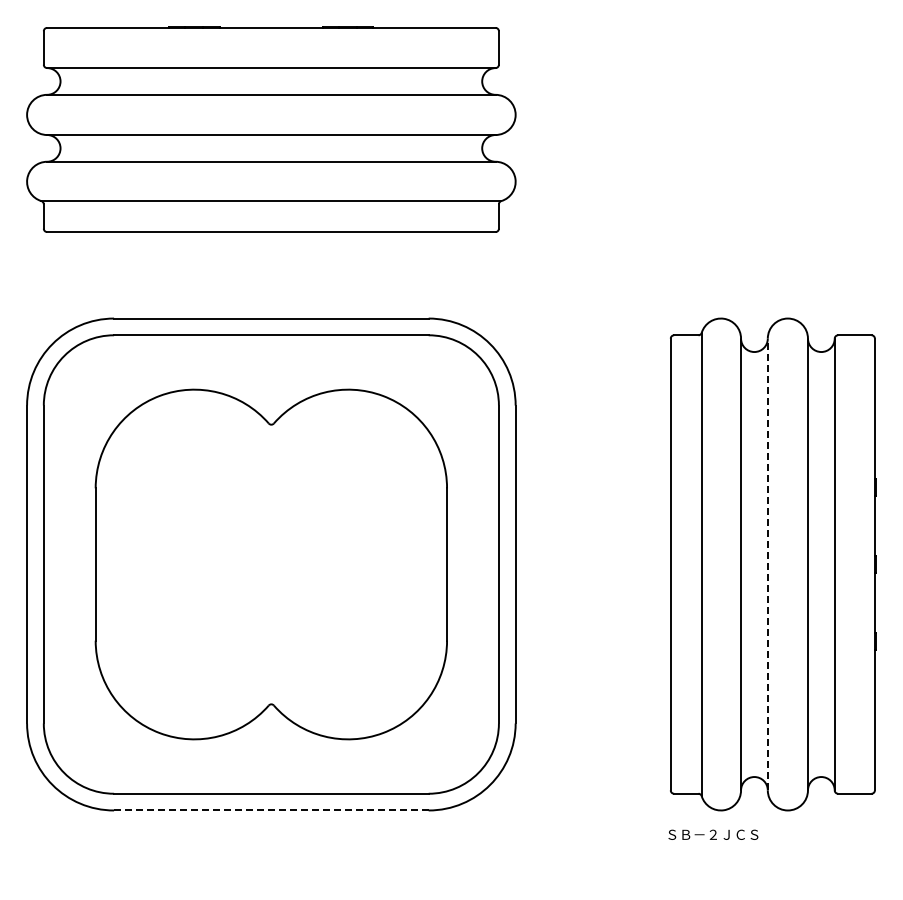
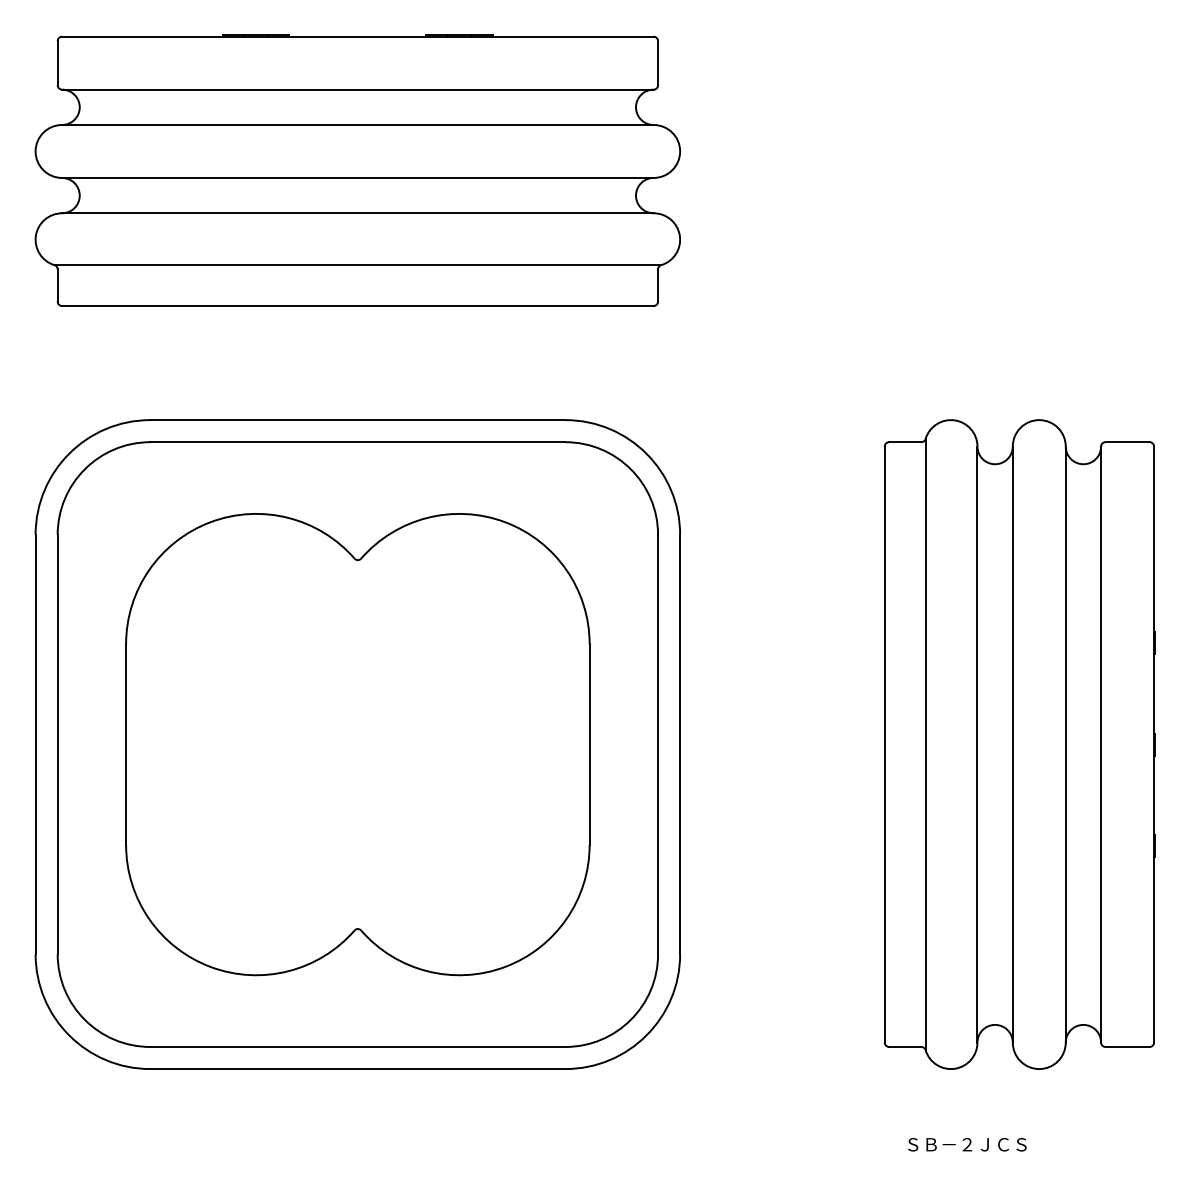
line: (767, 564) -> (1012, 744), dashed -> solid
line: (271, 810) -> (358, 1069), dashed -> solid
text: (713, 834) -> (967, 1144), moved

